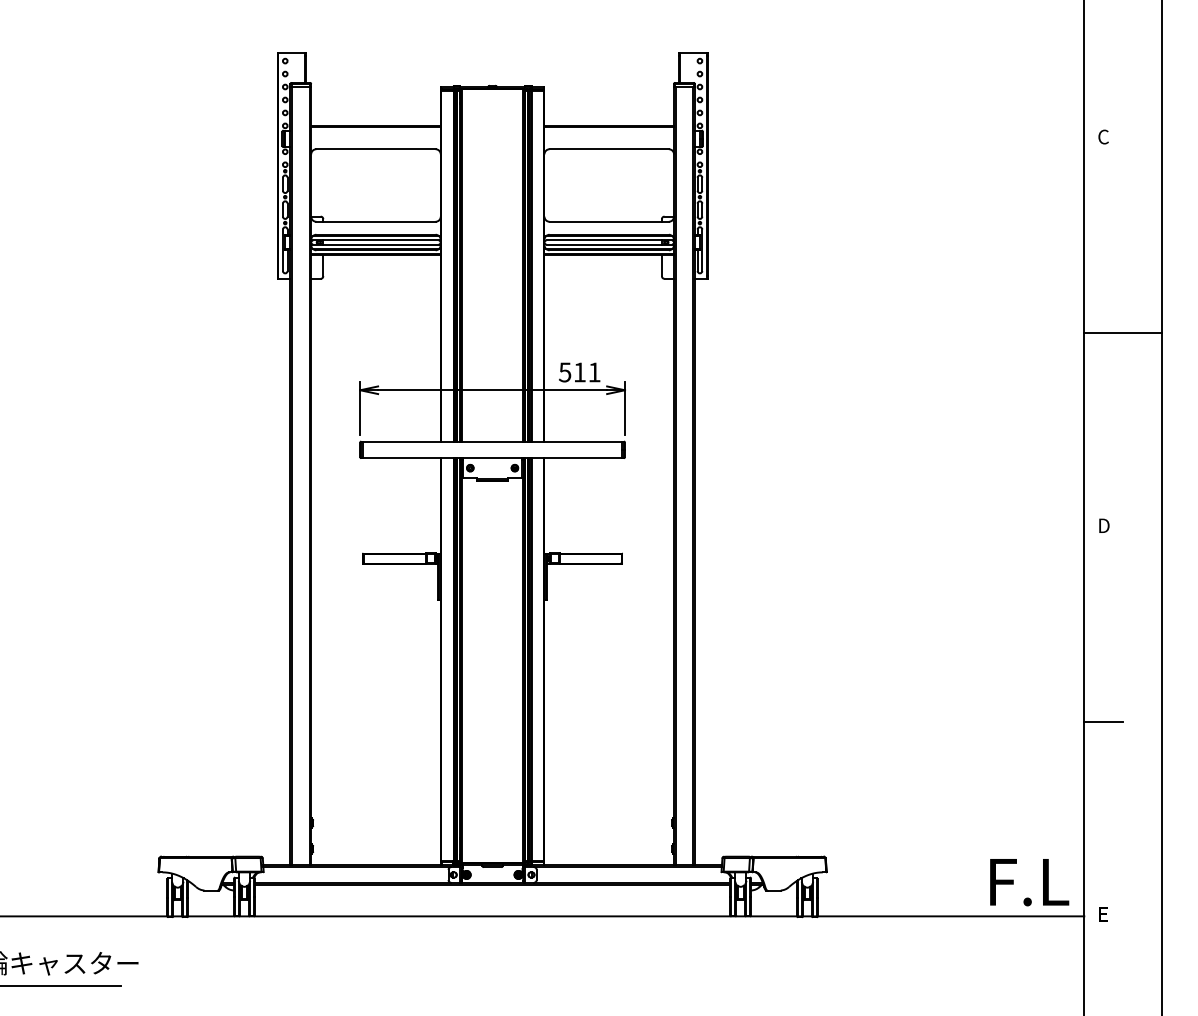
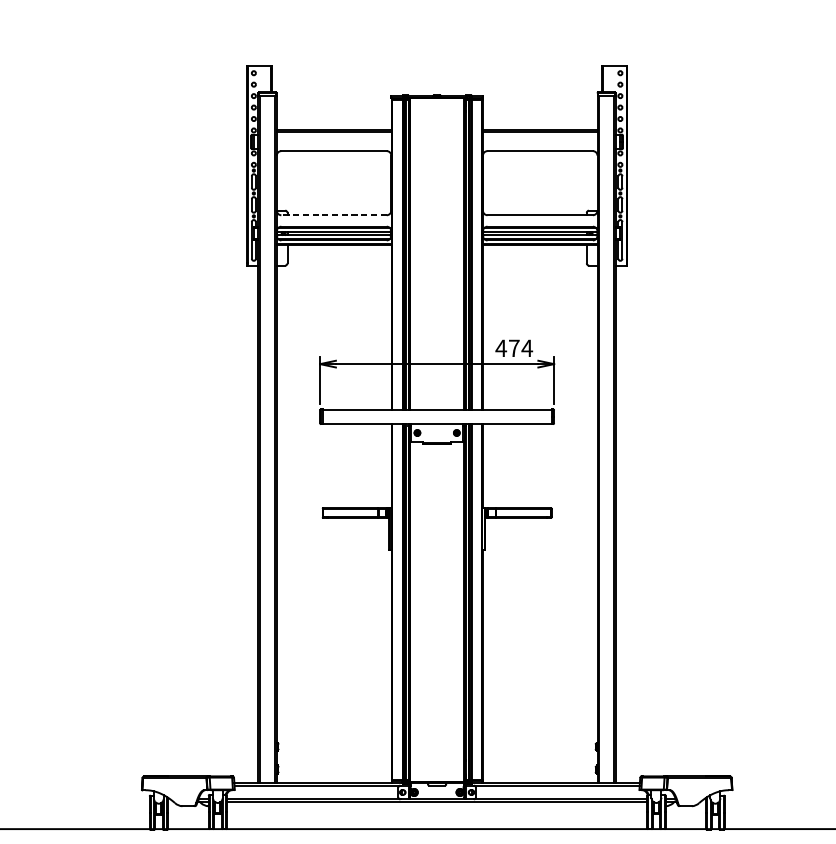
line: (375, 221) -> (333, 214), solid -> dashed
text: (579, 372) -> (513, 348), 511 -> 474

